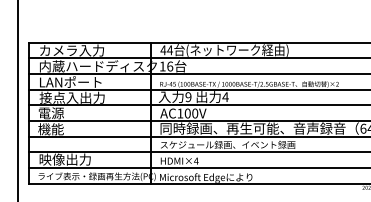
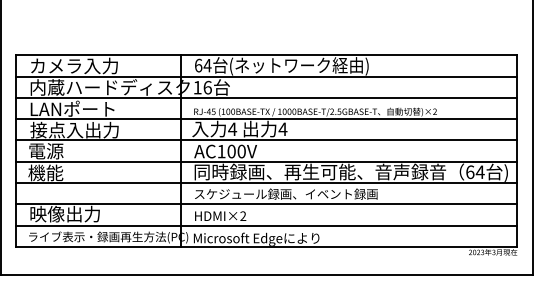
text: (163, 50) -> (198, 65), 44 -> 64
text: (188, 97) -> (232, 129), 9 -> 4
text: (196, 160) -> (243, 215), HDMI×4 -> HDMI×2

